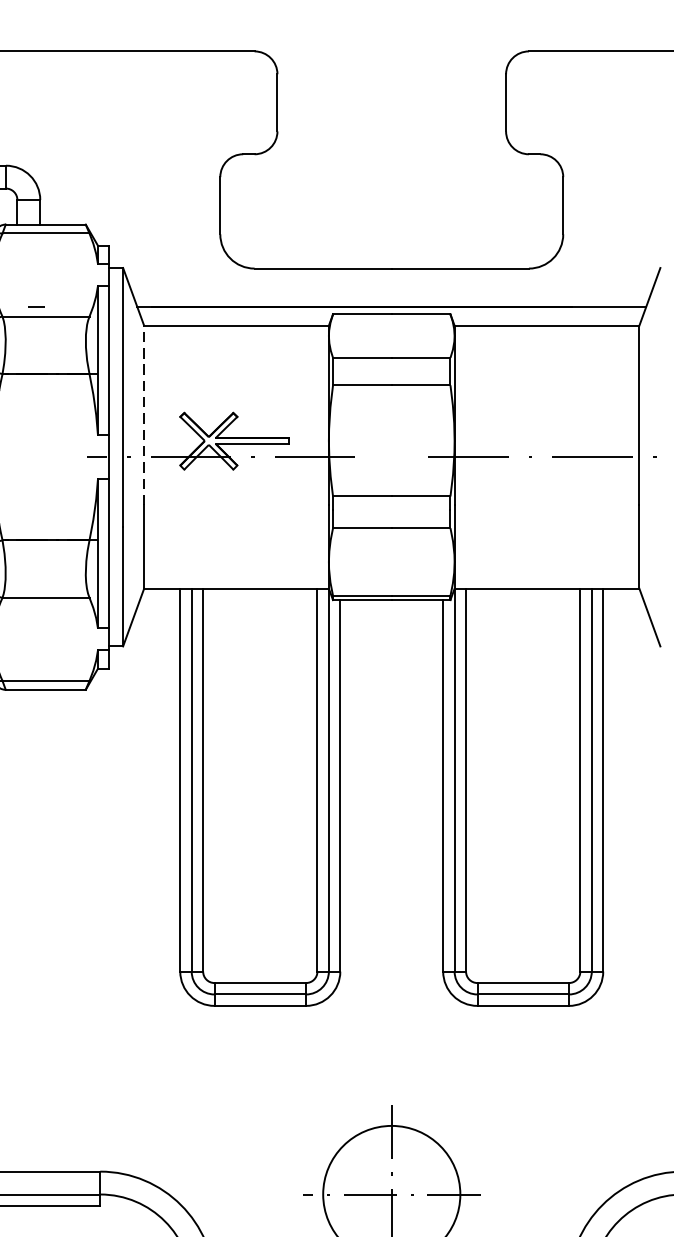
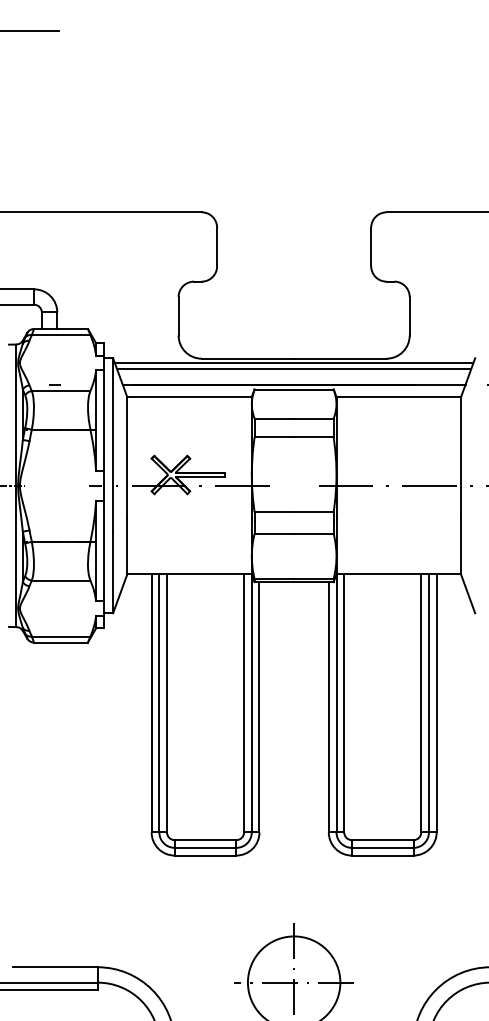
line: (390, 274) -> (293, 362), added
line: (392, 284) -> (294, 369), added
line: (144, 415) -> (127, 457), dashed -> solid

